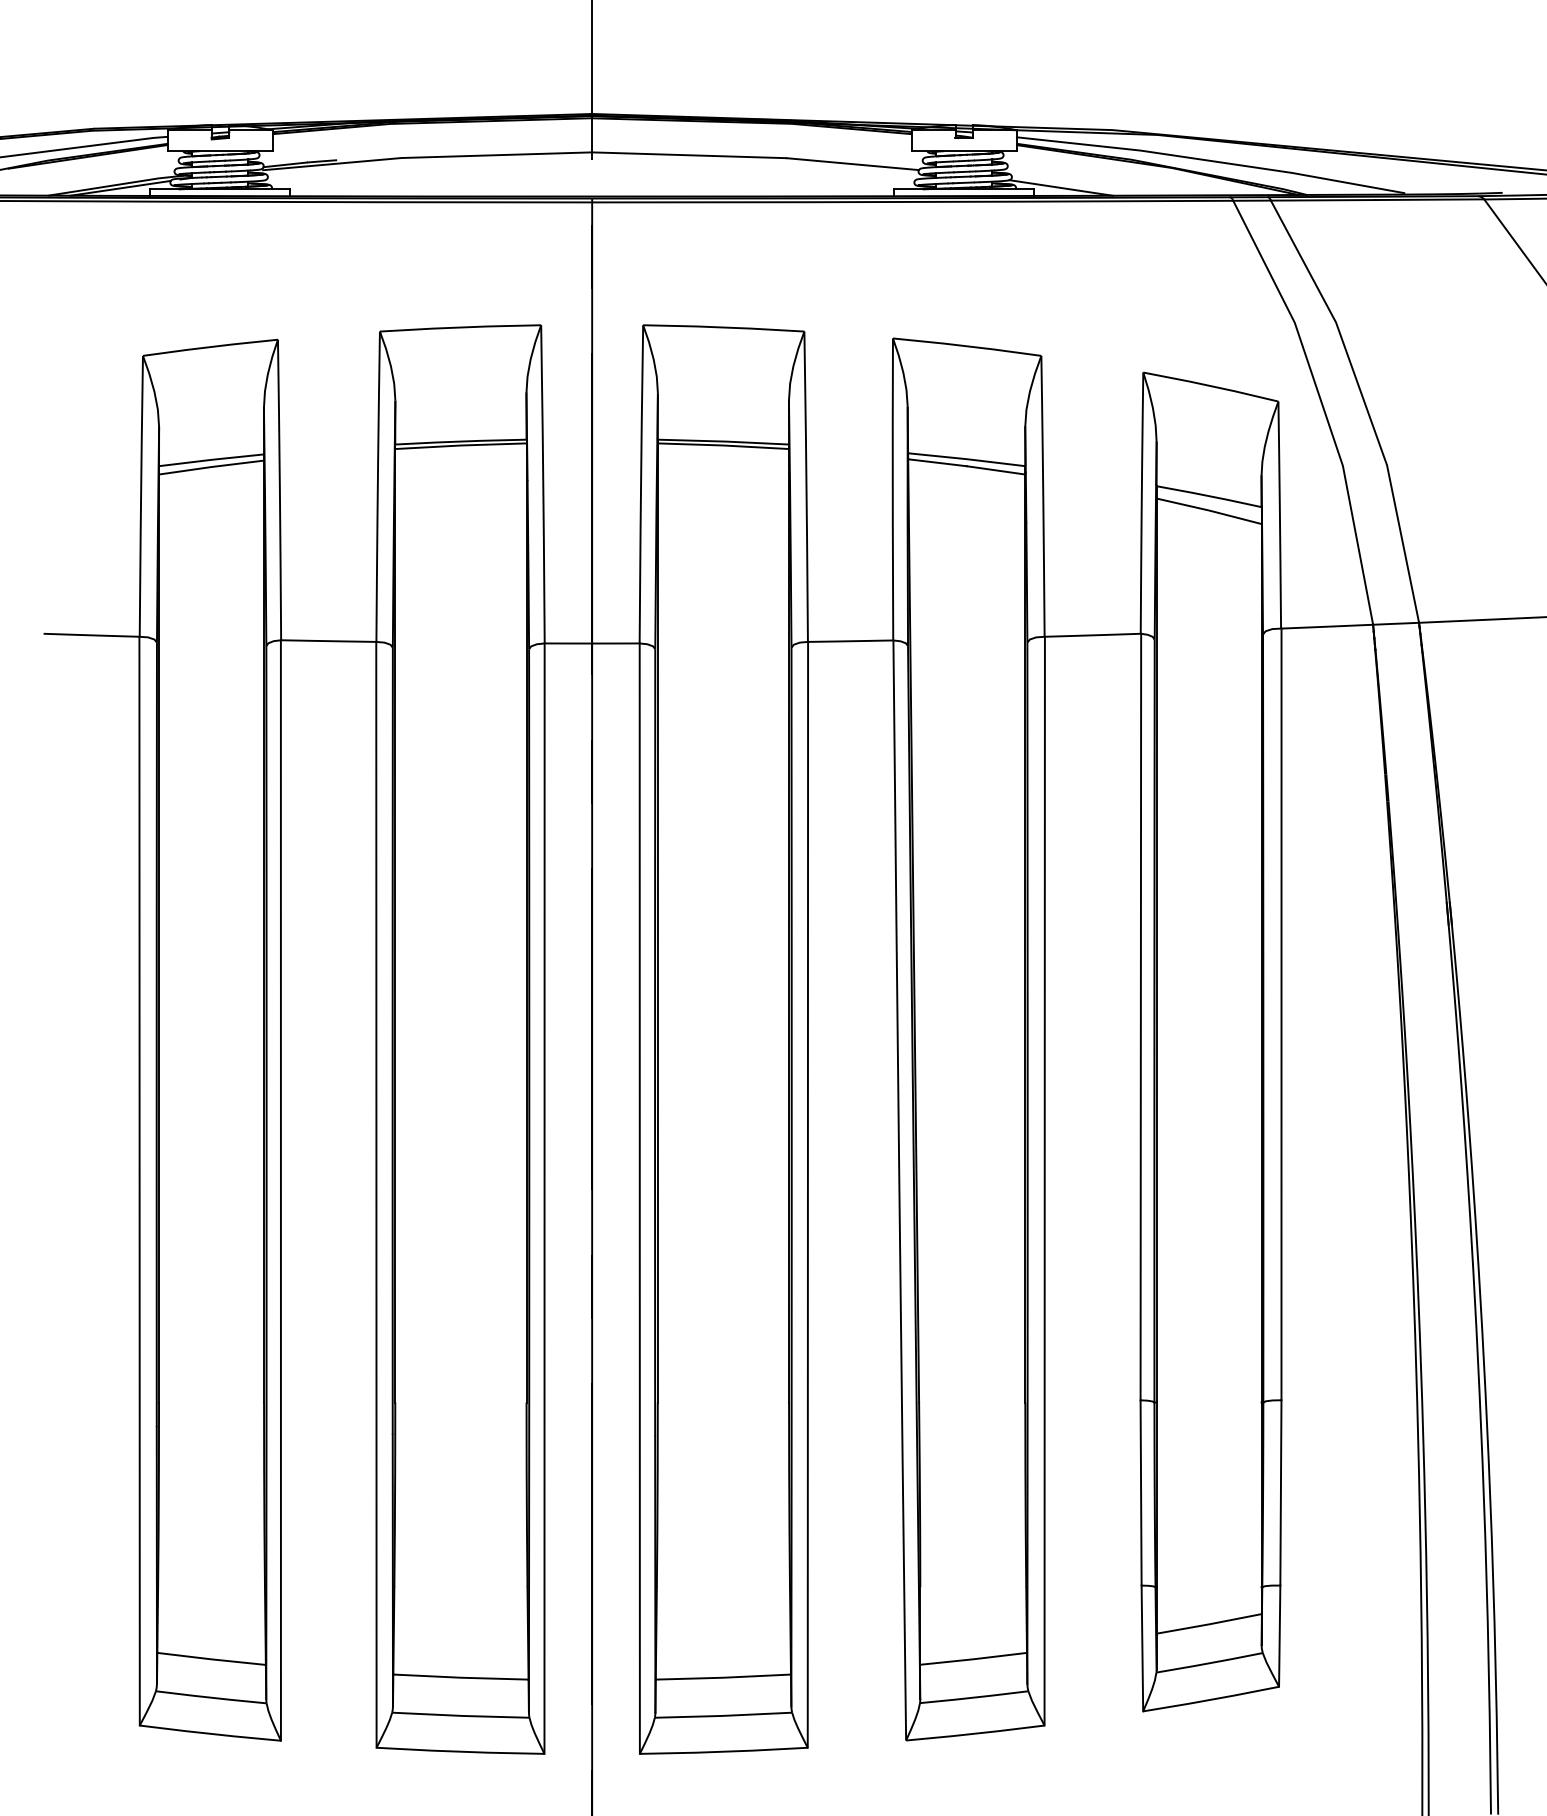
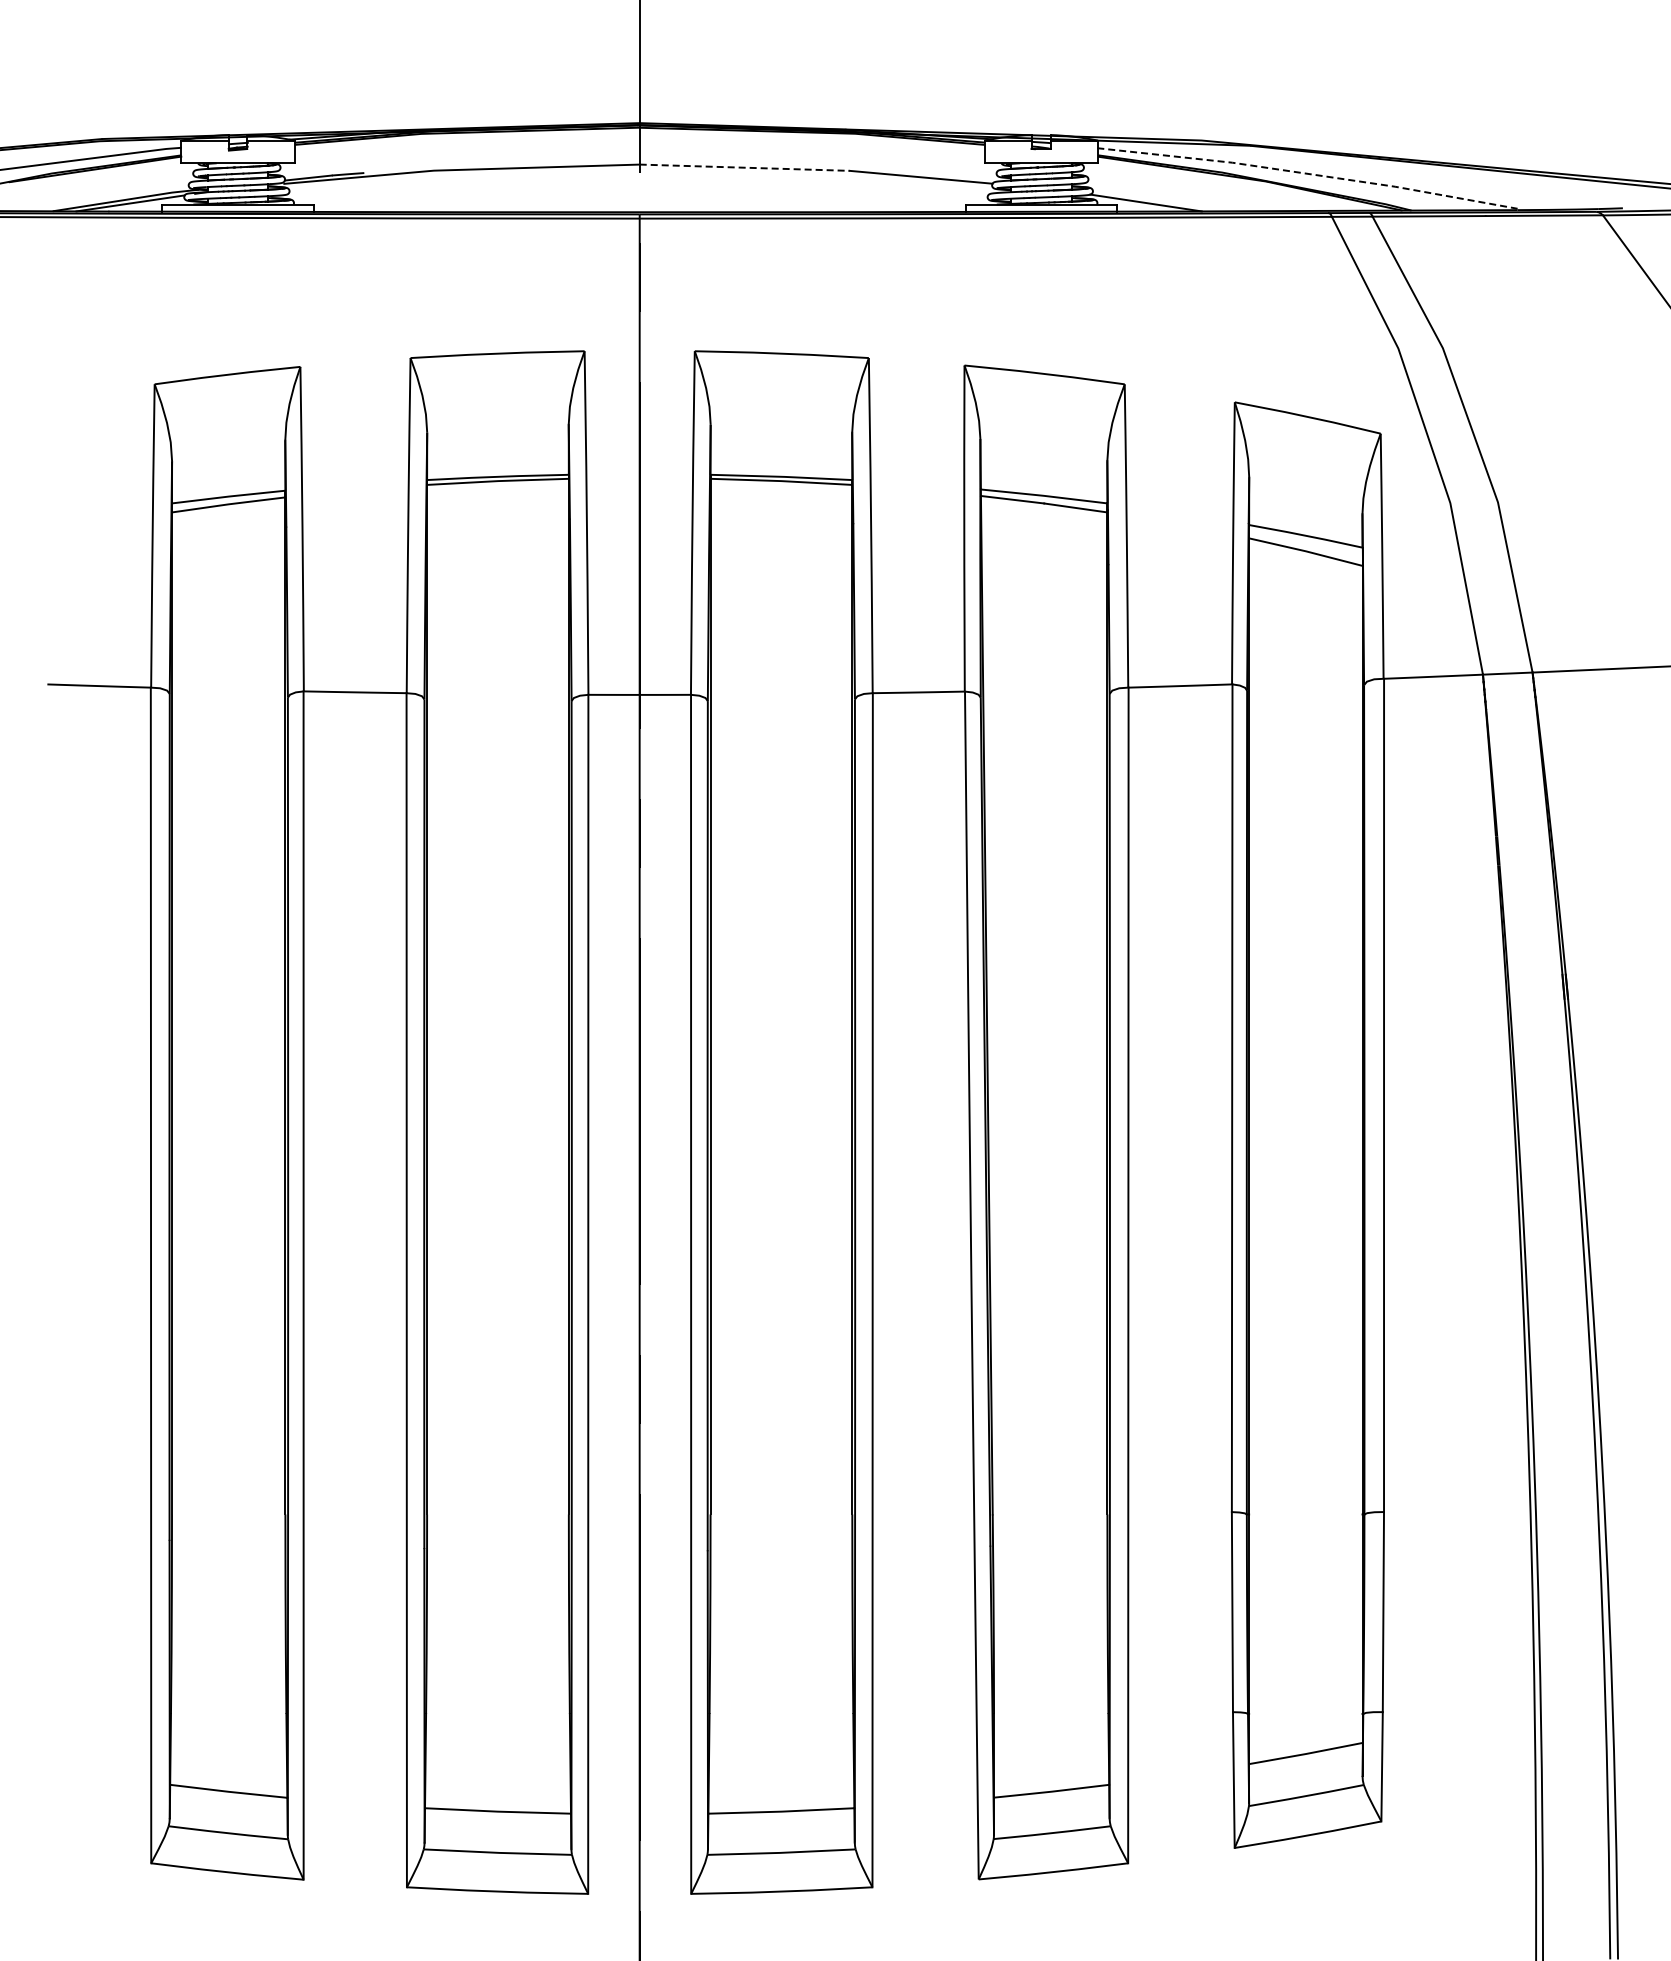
line: (689, 155) -> (744, 167), solid -> dashed
line: (1211, 160) -> (1308, 173), solid -> dashed

